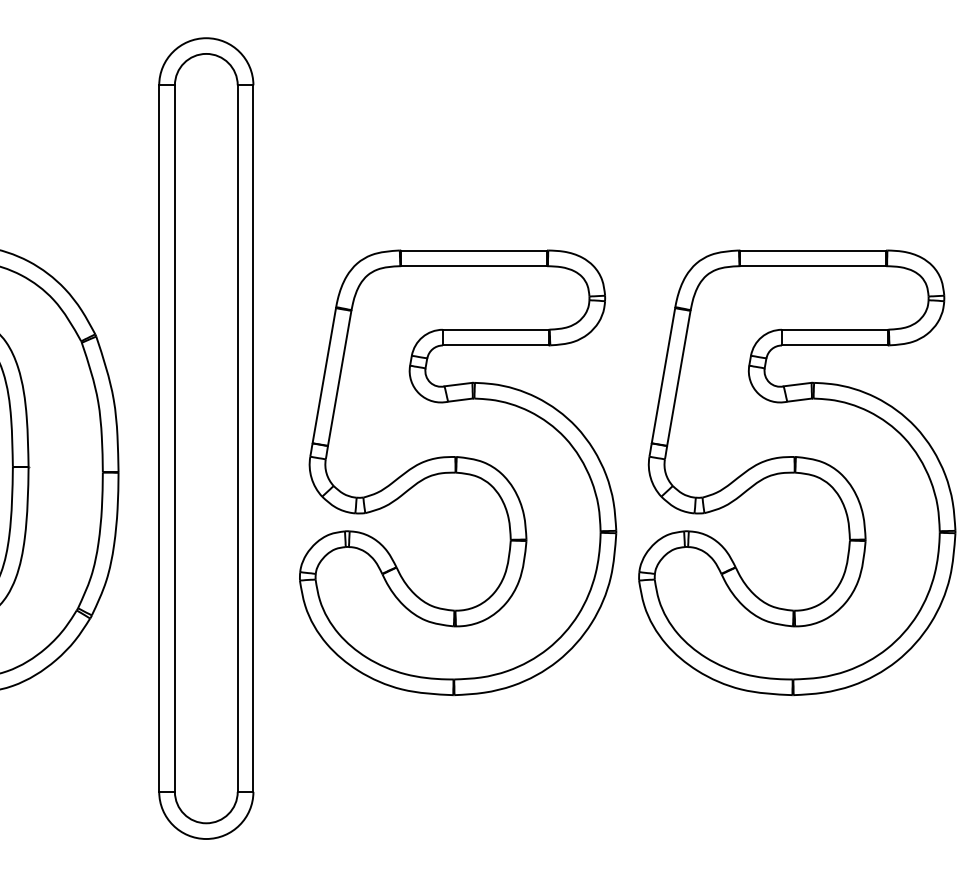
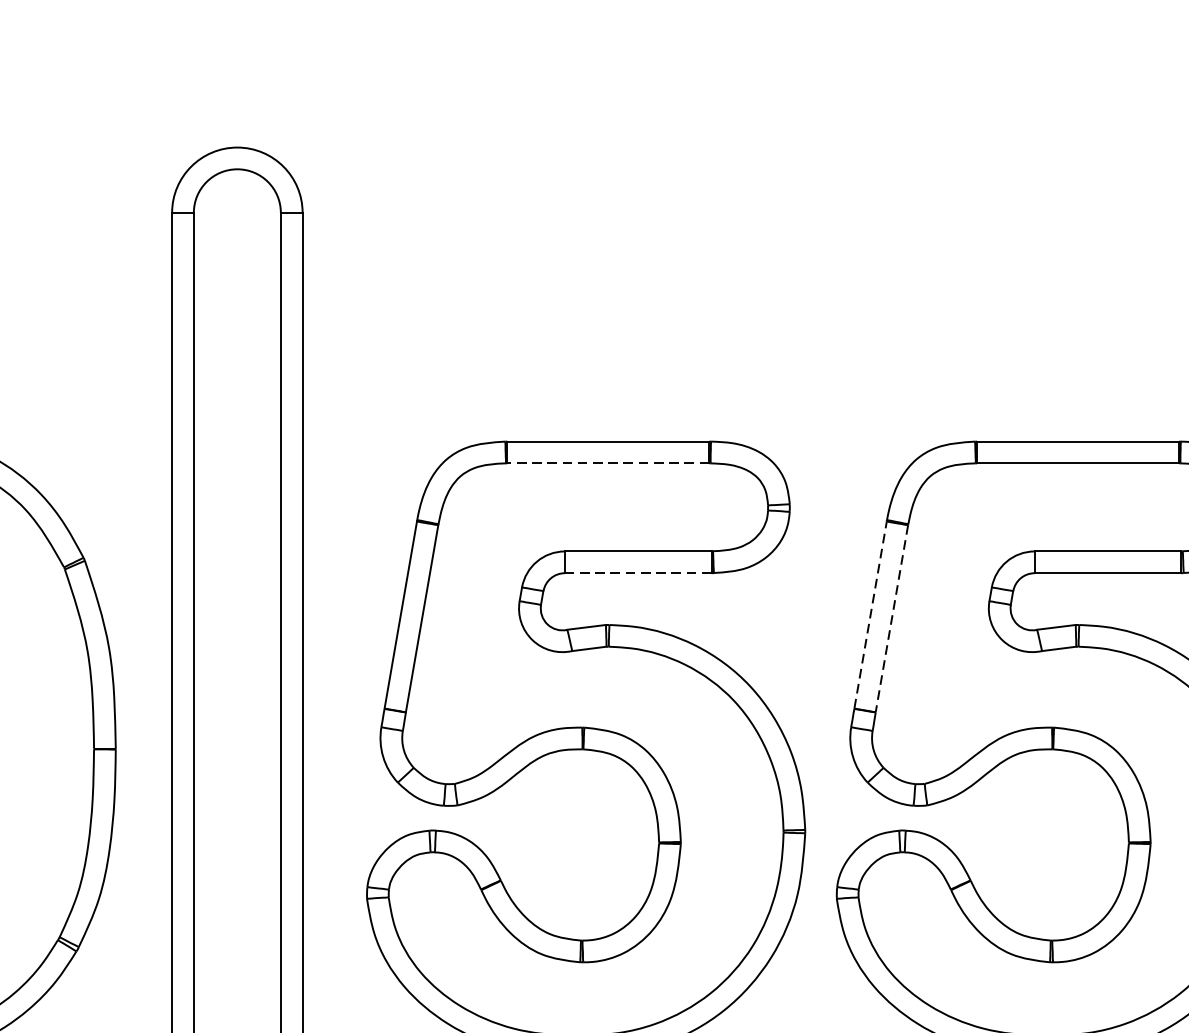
line: (474, 266) -> (608, 463), solid -> dashed
line: (495, 345) -> (637, 573), solid -> dashed
line: (663, 375) -> (870, 614), solid -> dashed
line: (678, 378) -> (891, 618), solid -> dashed

